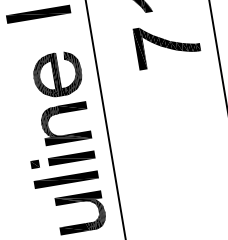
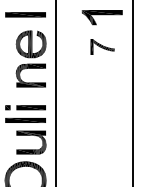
part: (167, 43) -> (102, 46), size x0.6
part: (60, 97) -> (30, 58), moved

